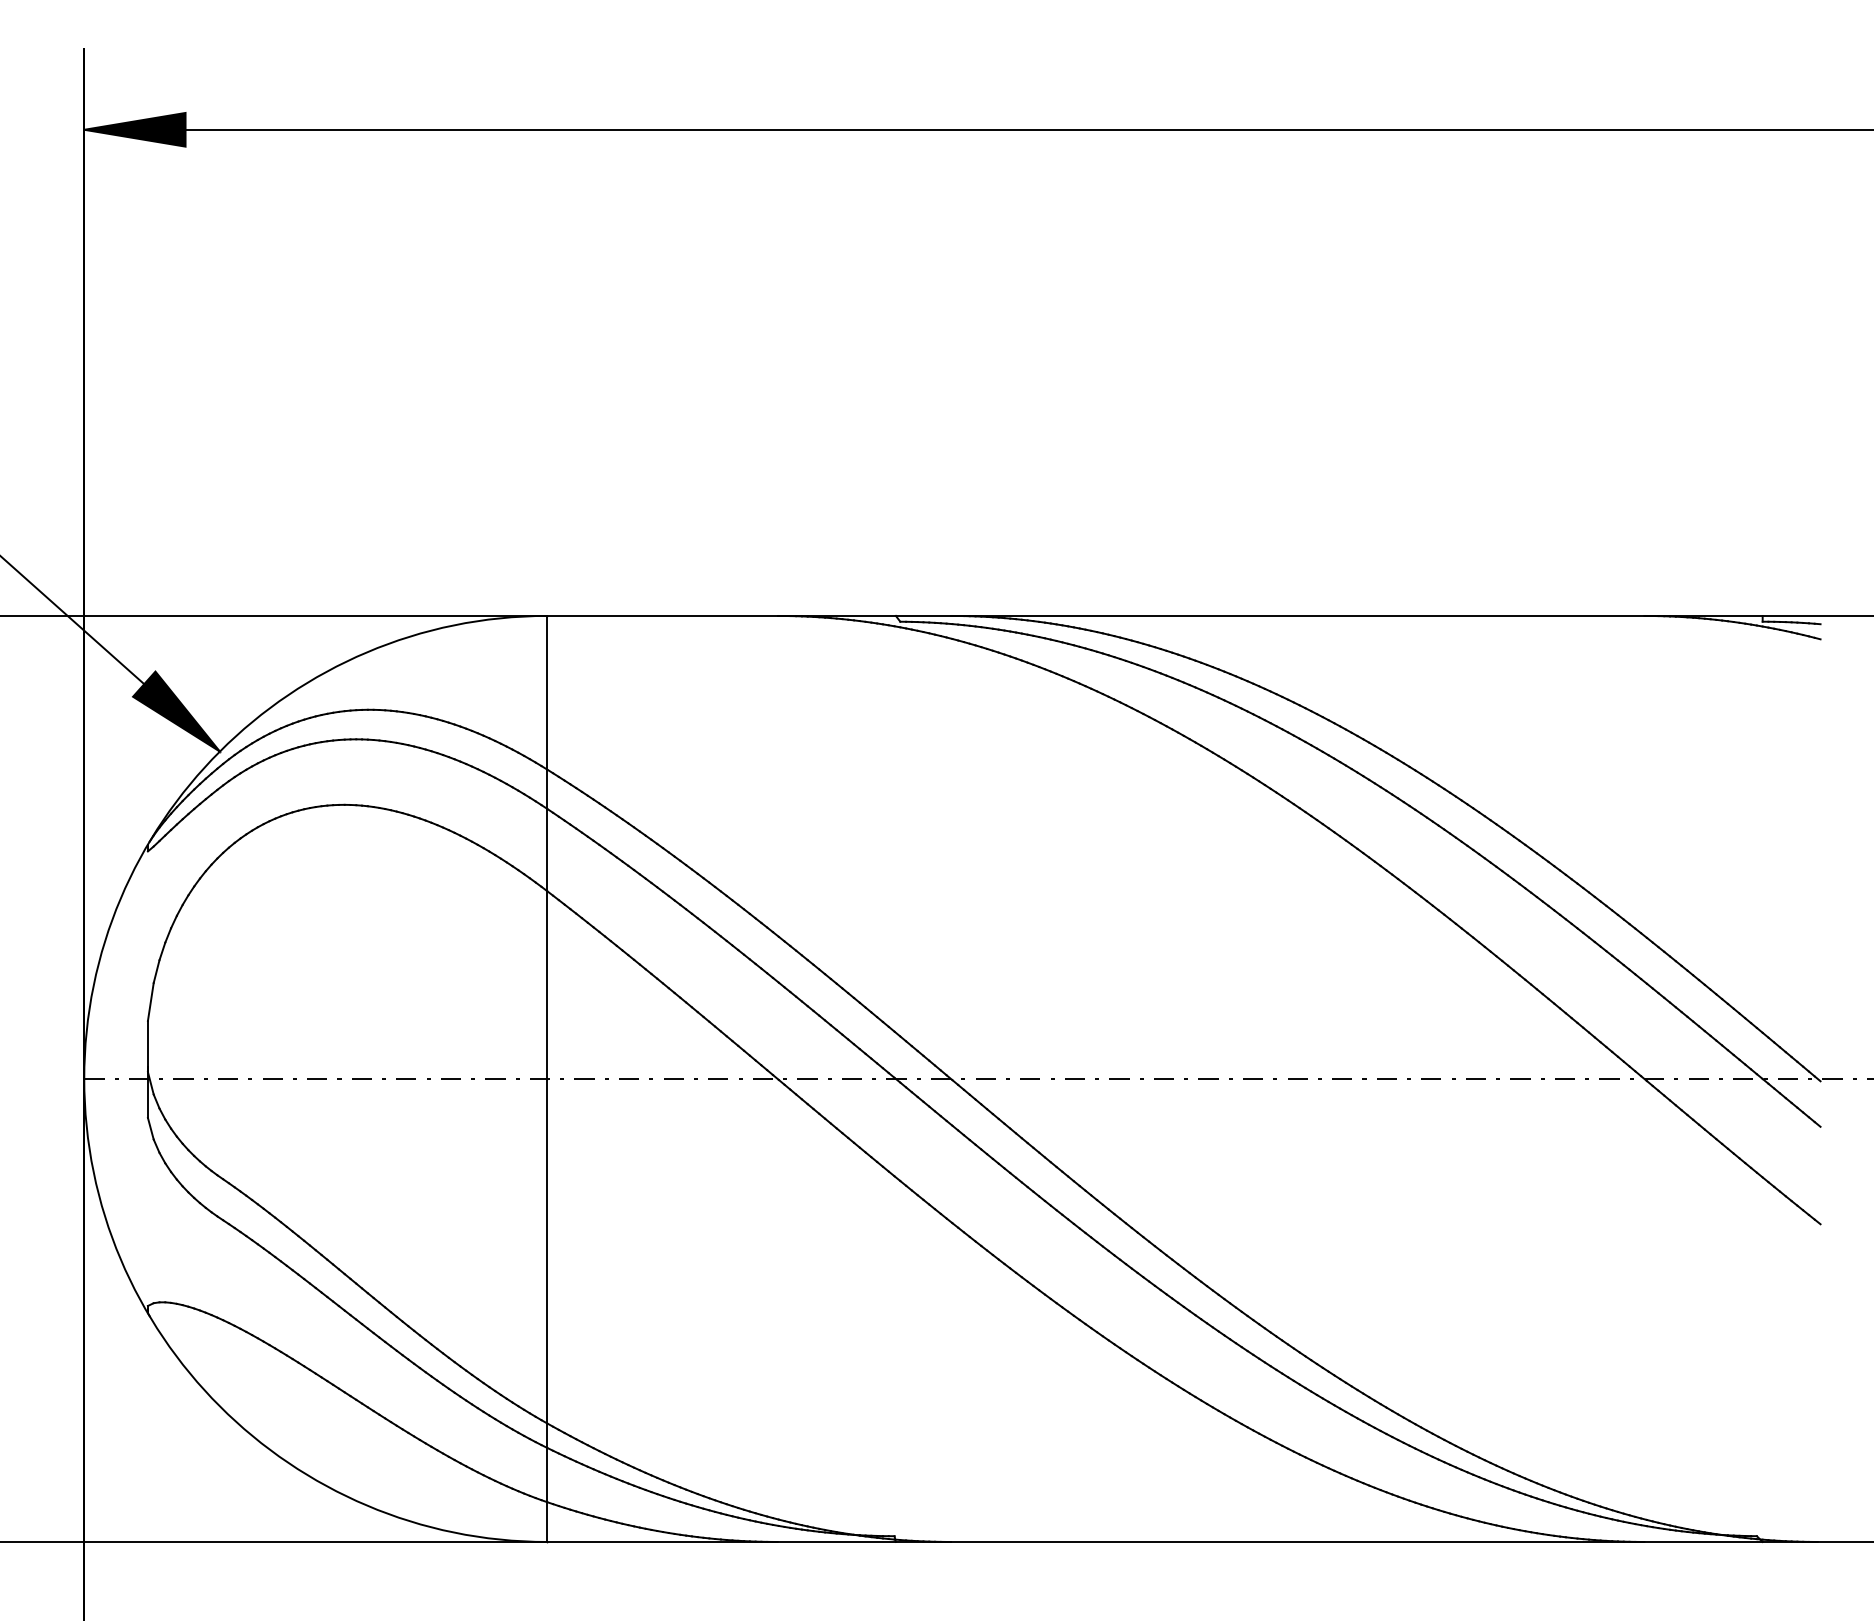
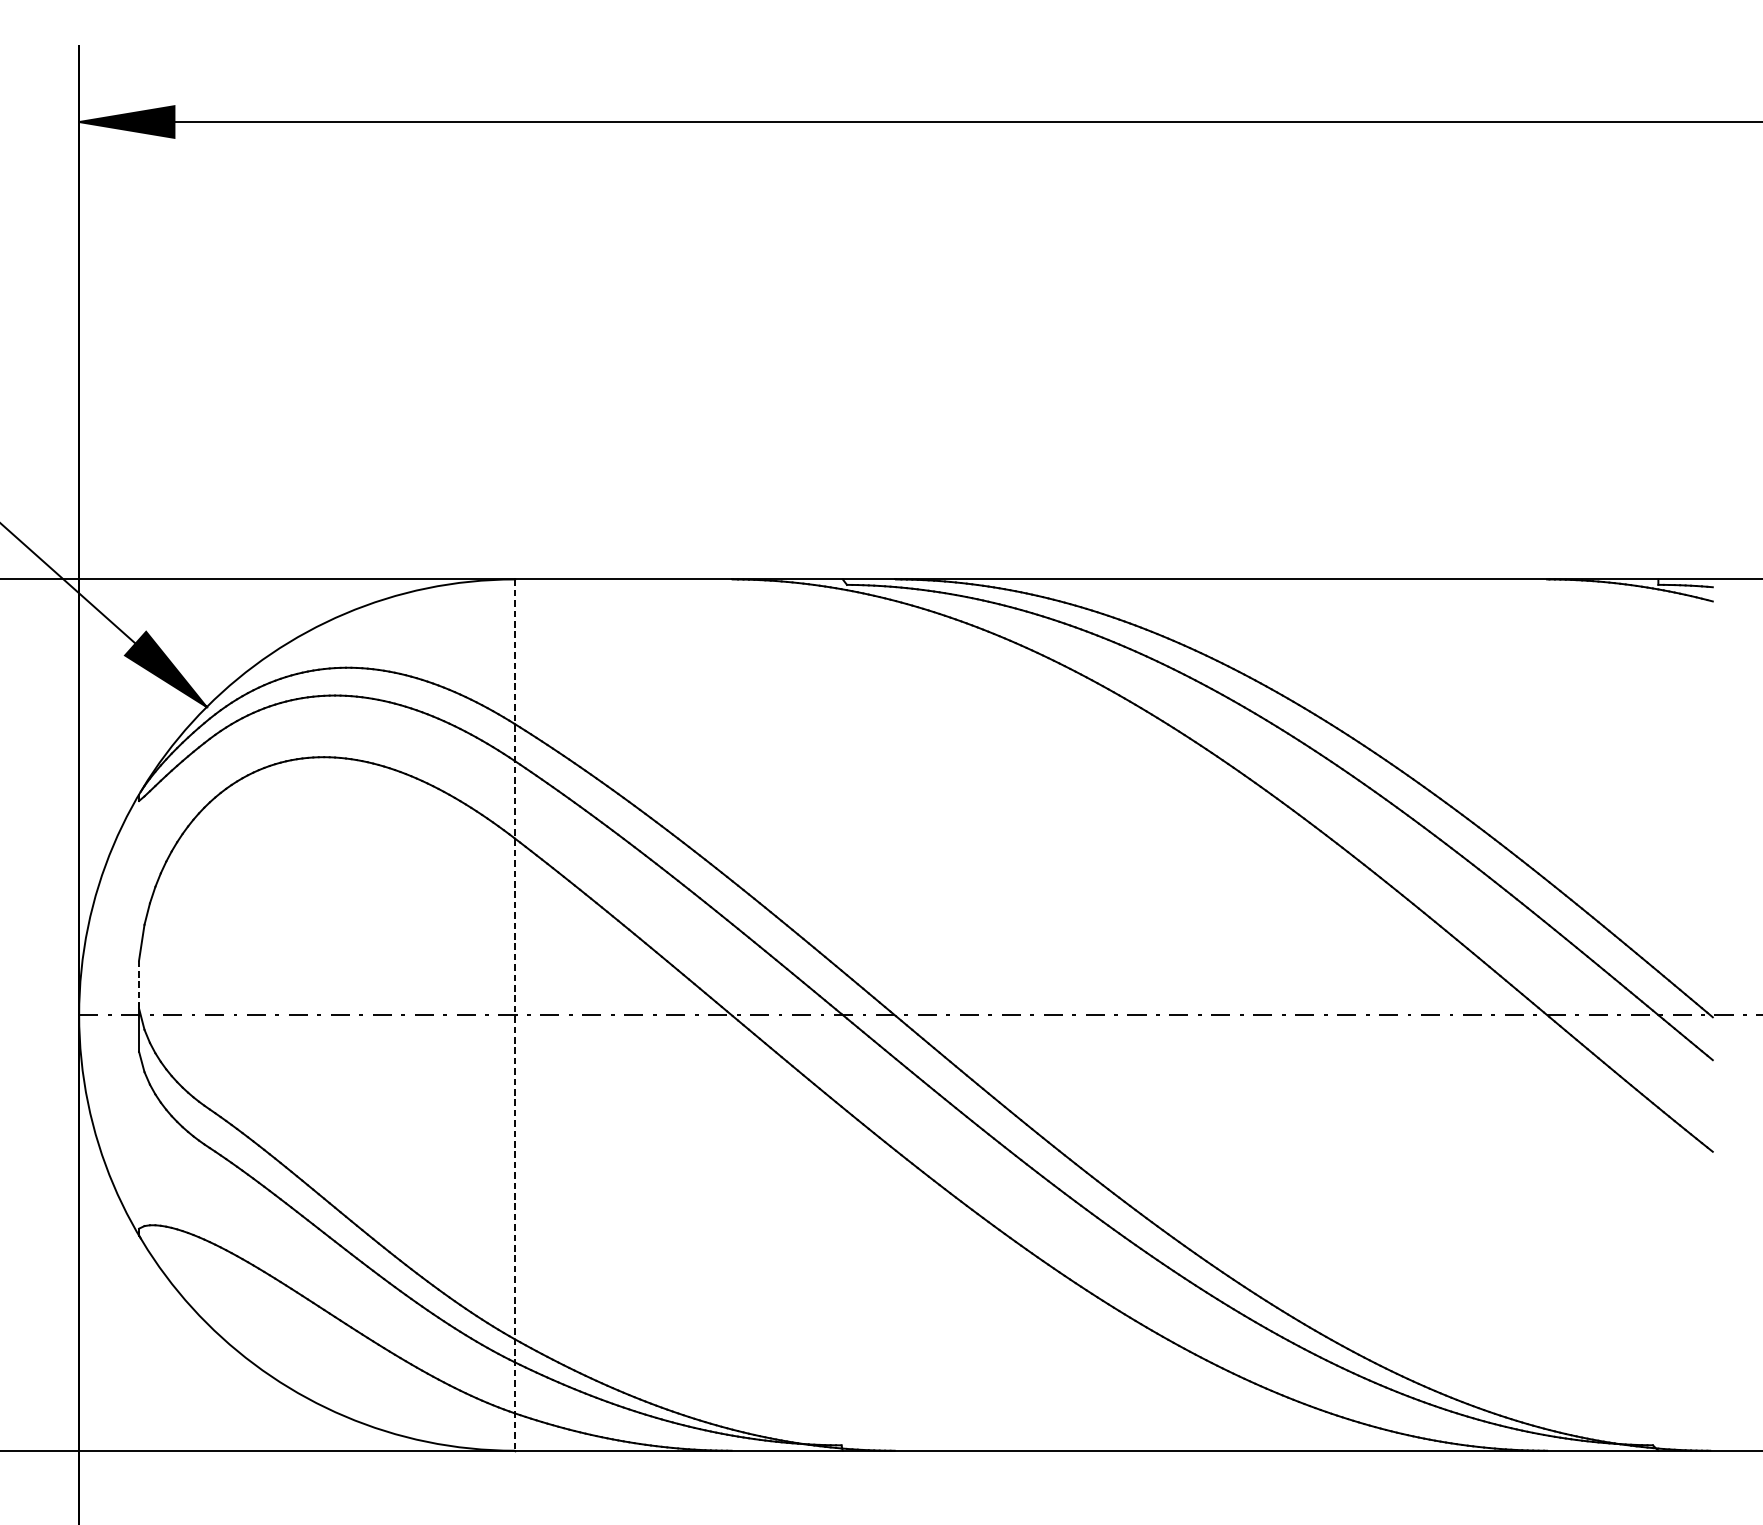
line: (147, 1046) -> (138, 984), solid -> dashed
line: (547, 1079) -> (515, 1015), solid -> dashed

